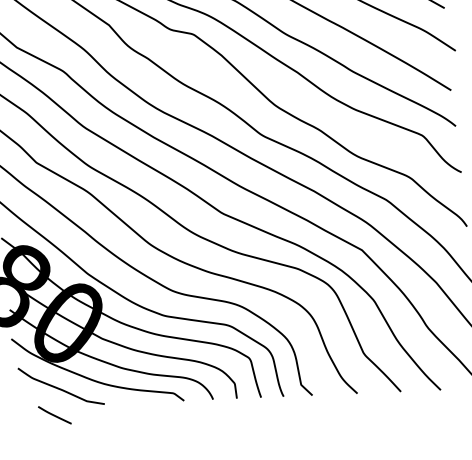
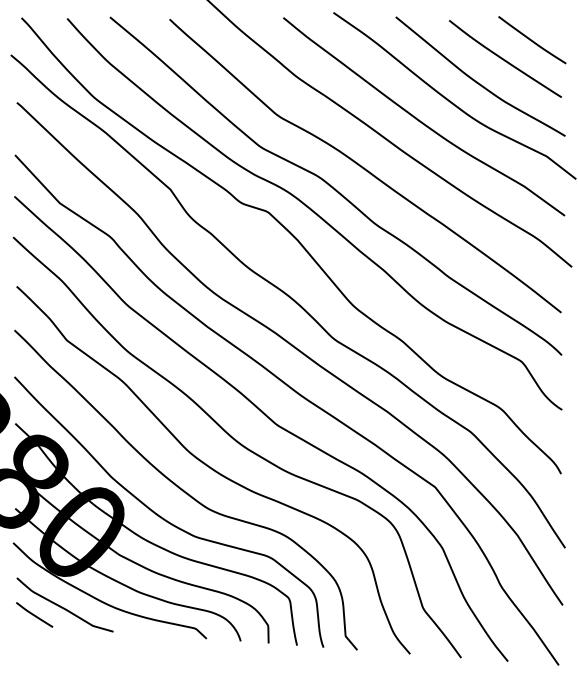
line: (54, 414) -> (34, 614), moved

